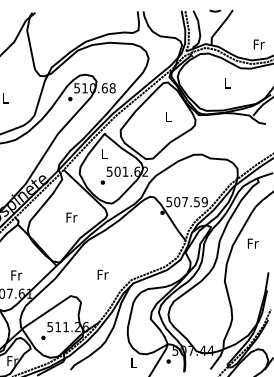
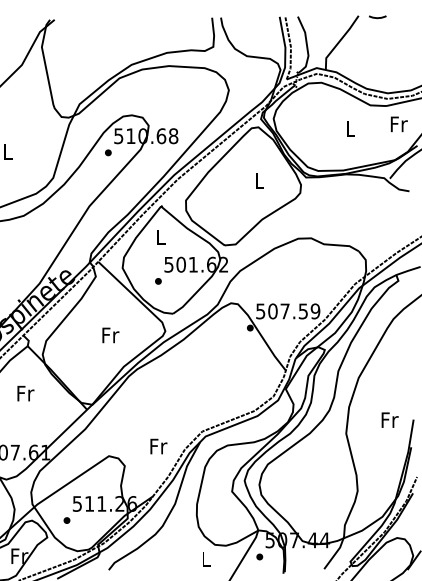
curve: (215, 10) -> (378, 16), moved
text: (258, 44) -> (398, 124), moved
text: (252, 243) -> (388, 419), moved
text: (102, 274) -> (157, 446), moved
text: (16, 275) -> (25, 393), moved

